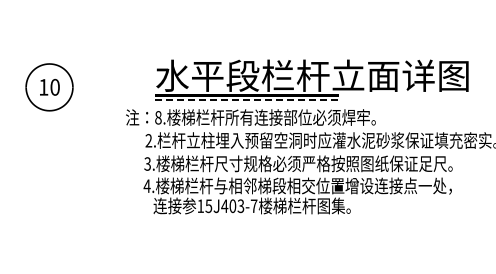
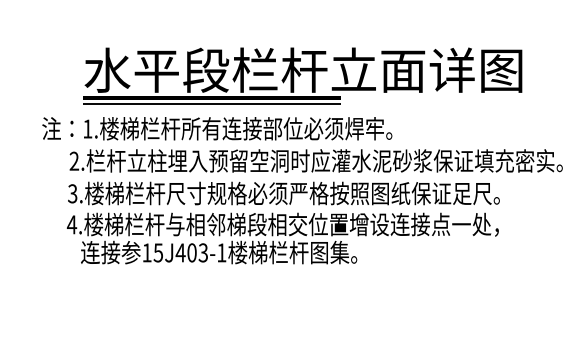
line: (247, 100) -> (212, 104), dashed -> solid
text: (158, 117) -> (87, 128), 8. -> 1.
text: (253, 205) -> (220, 251), 15J403-7 -> 15J403-1

